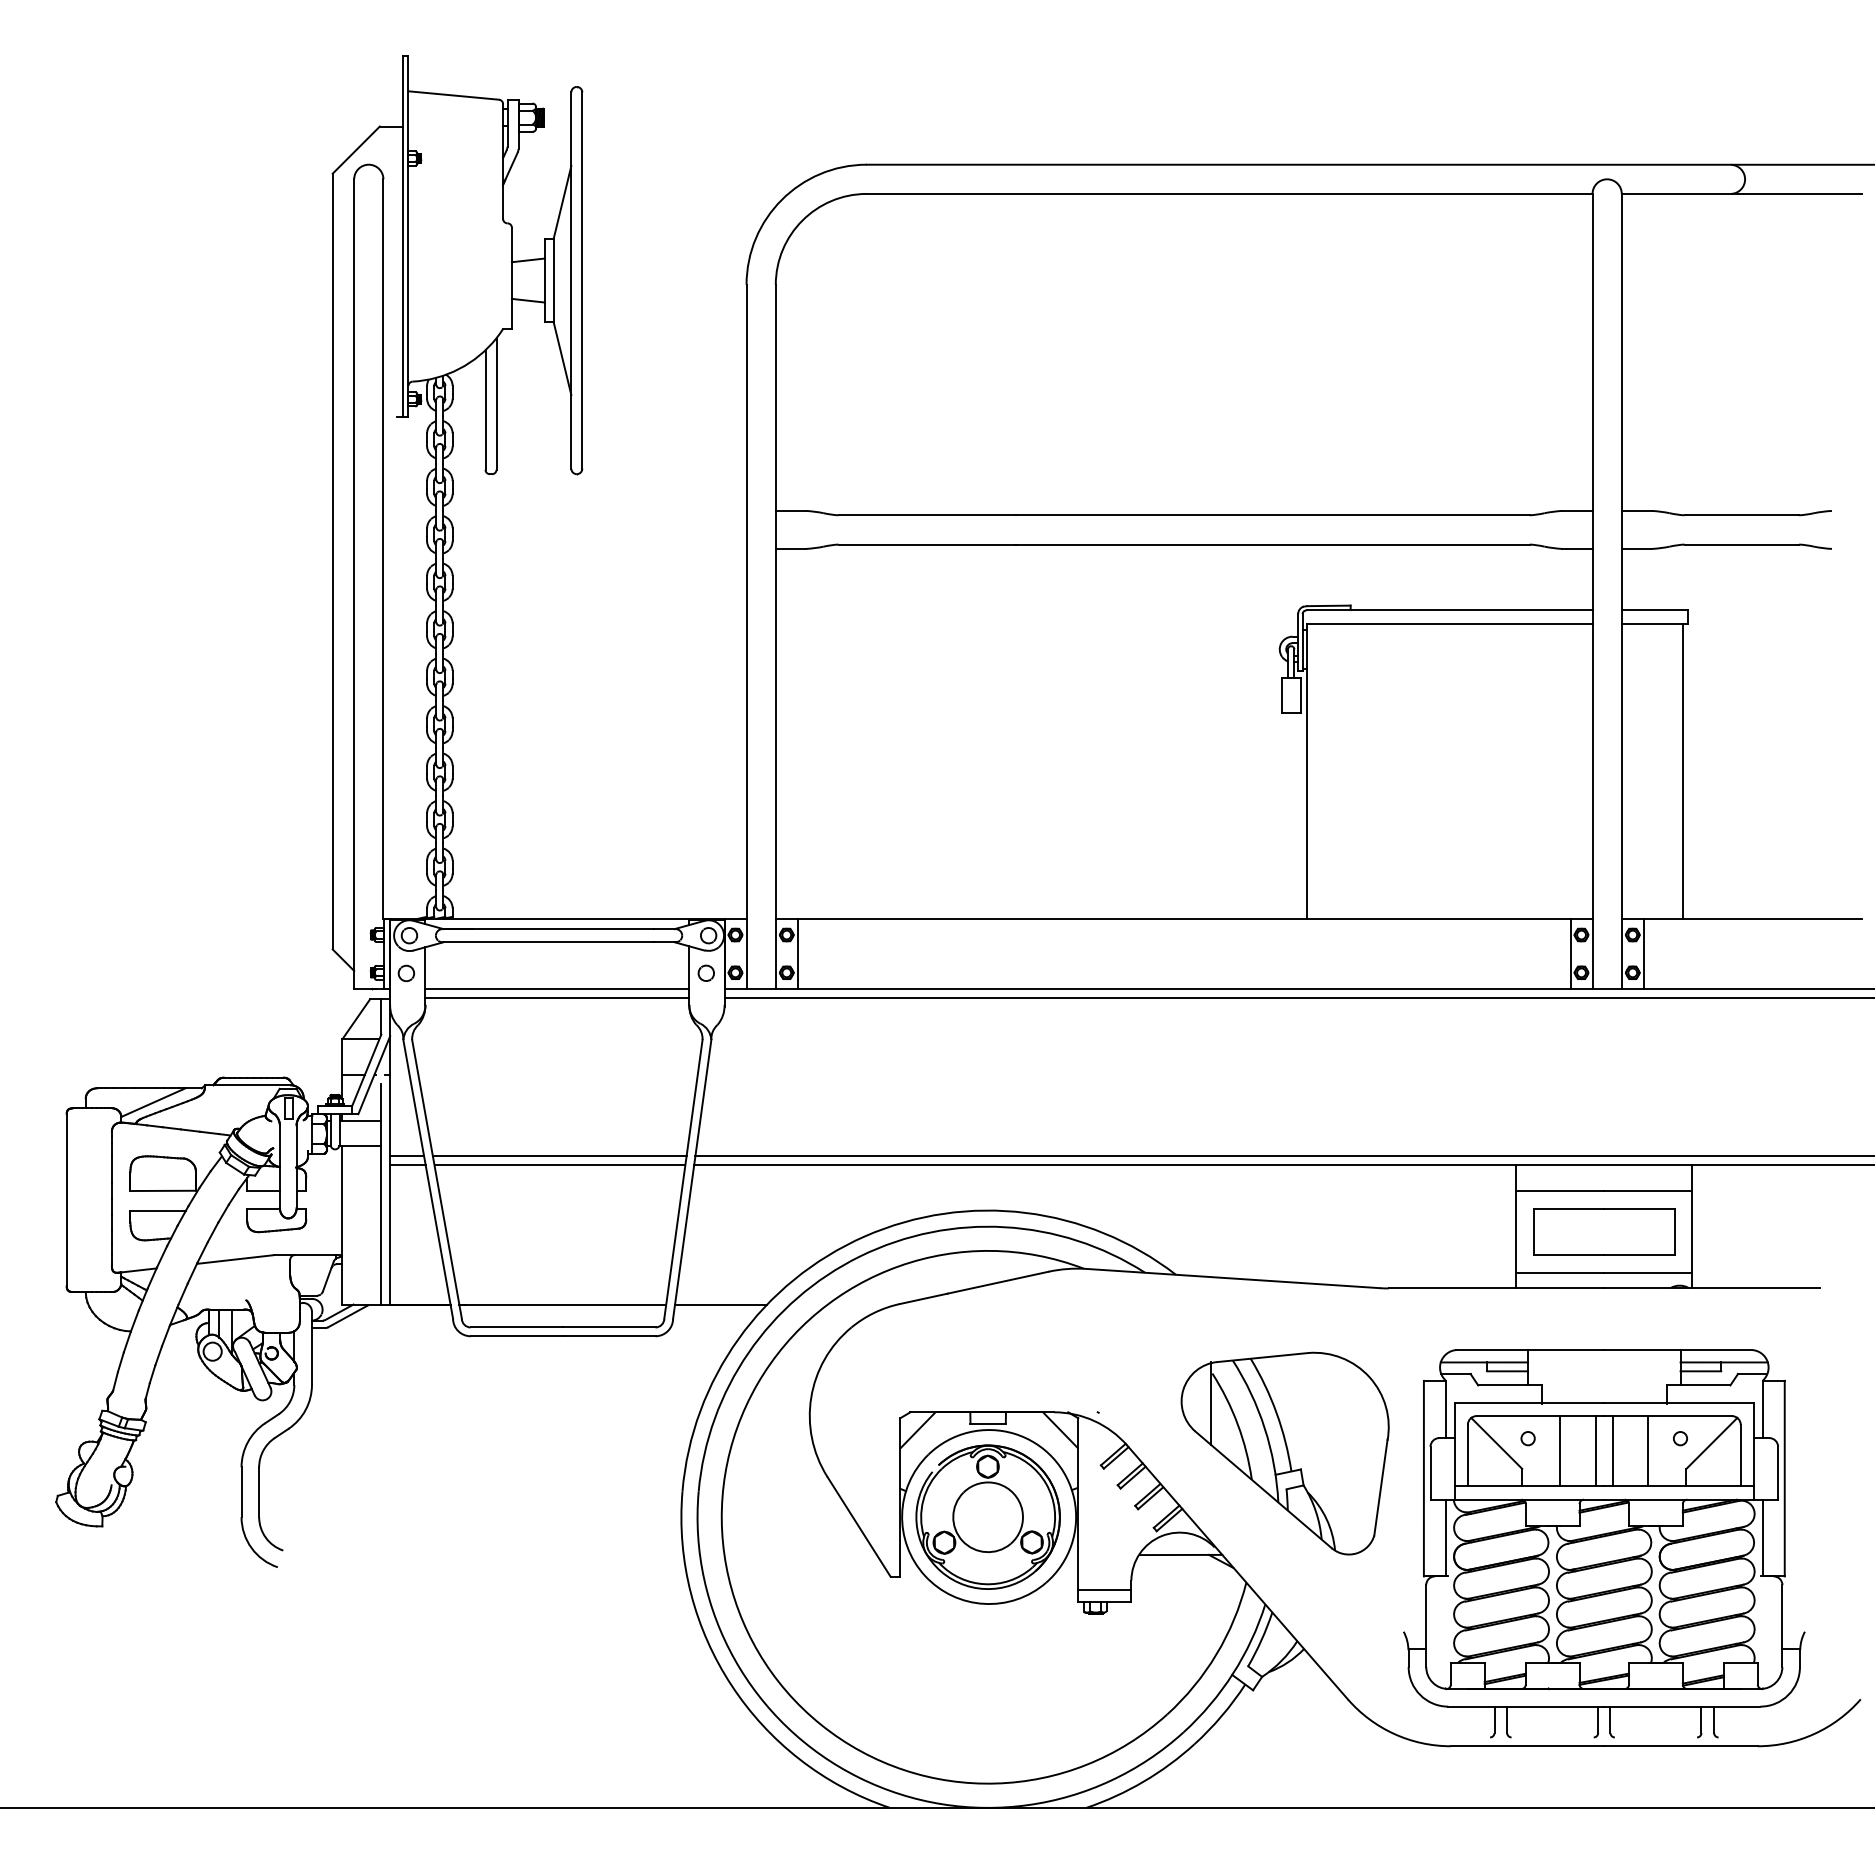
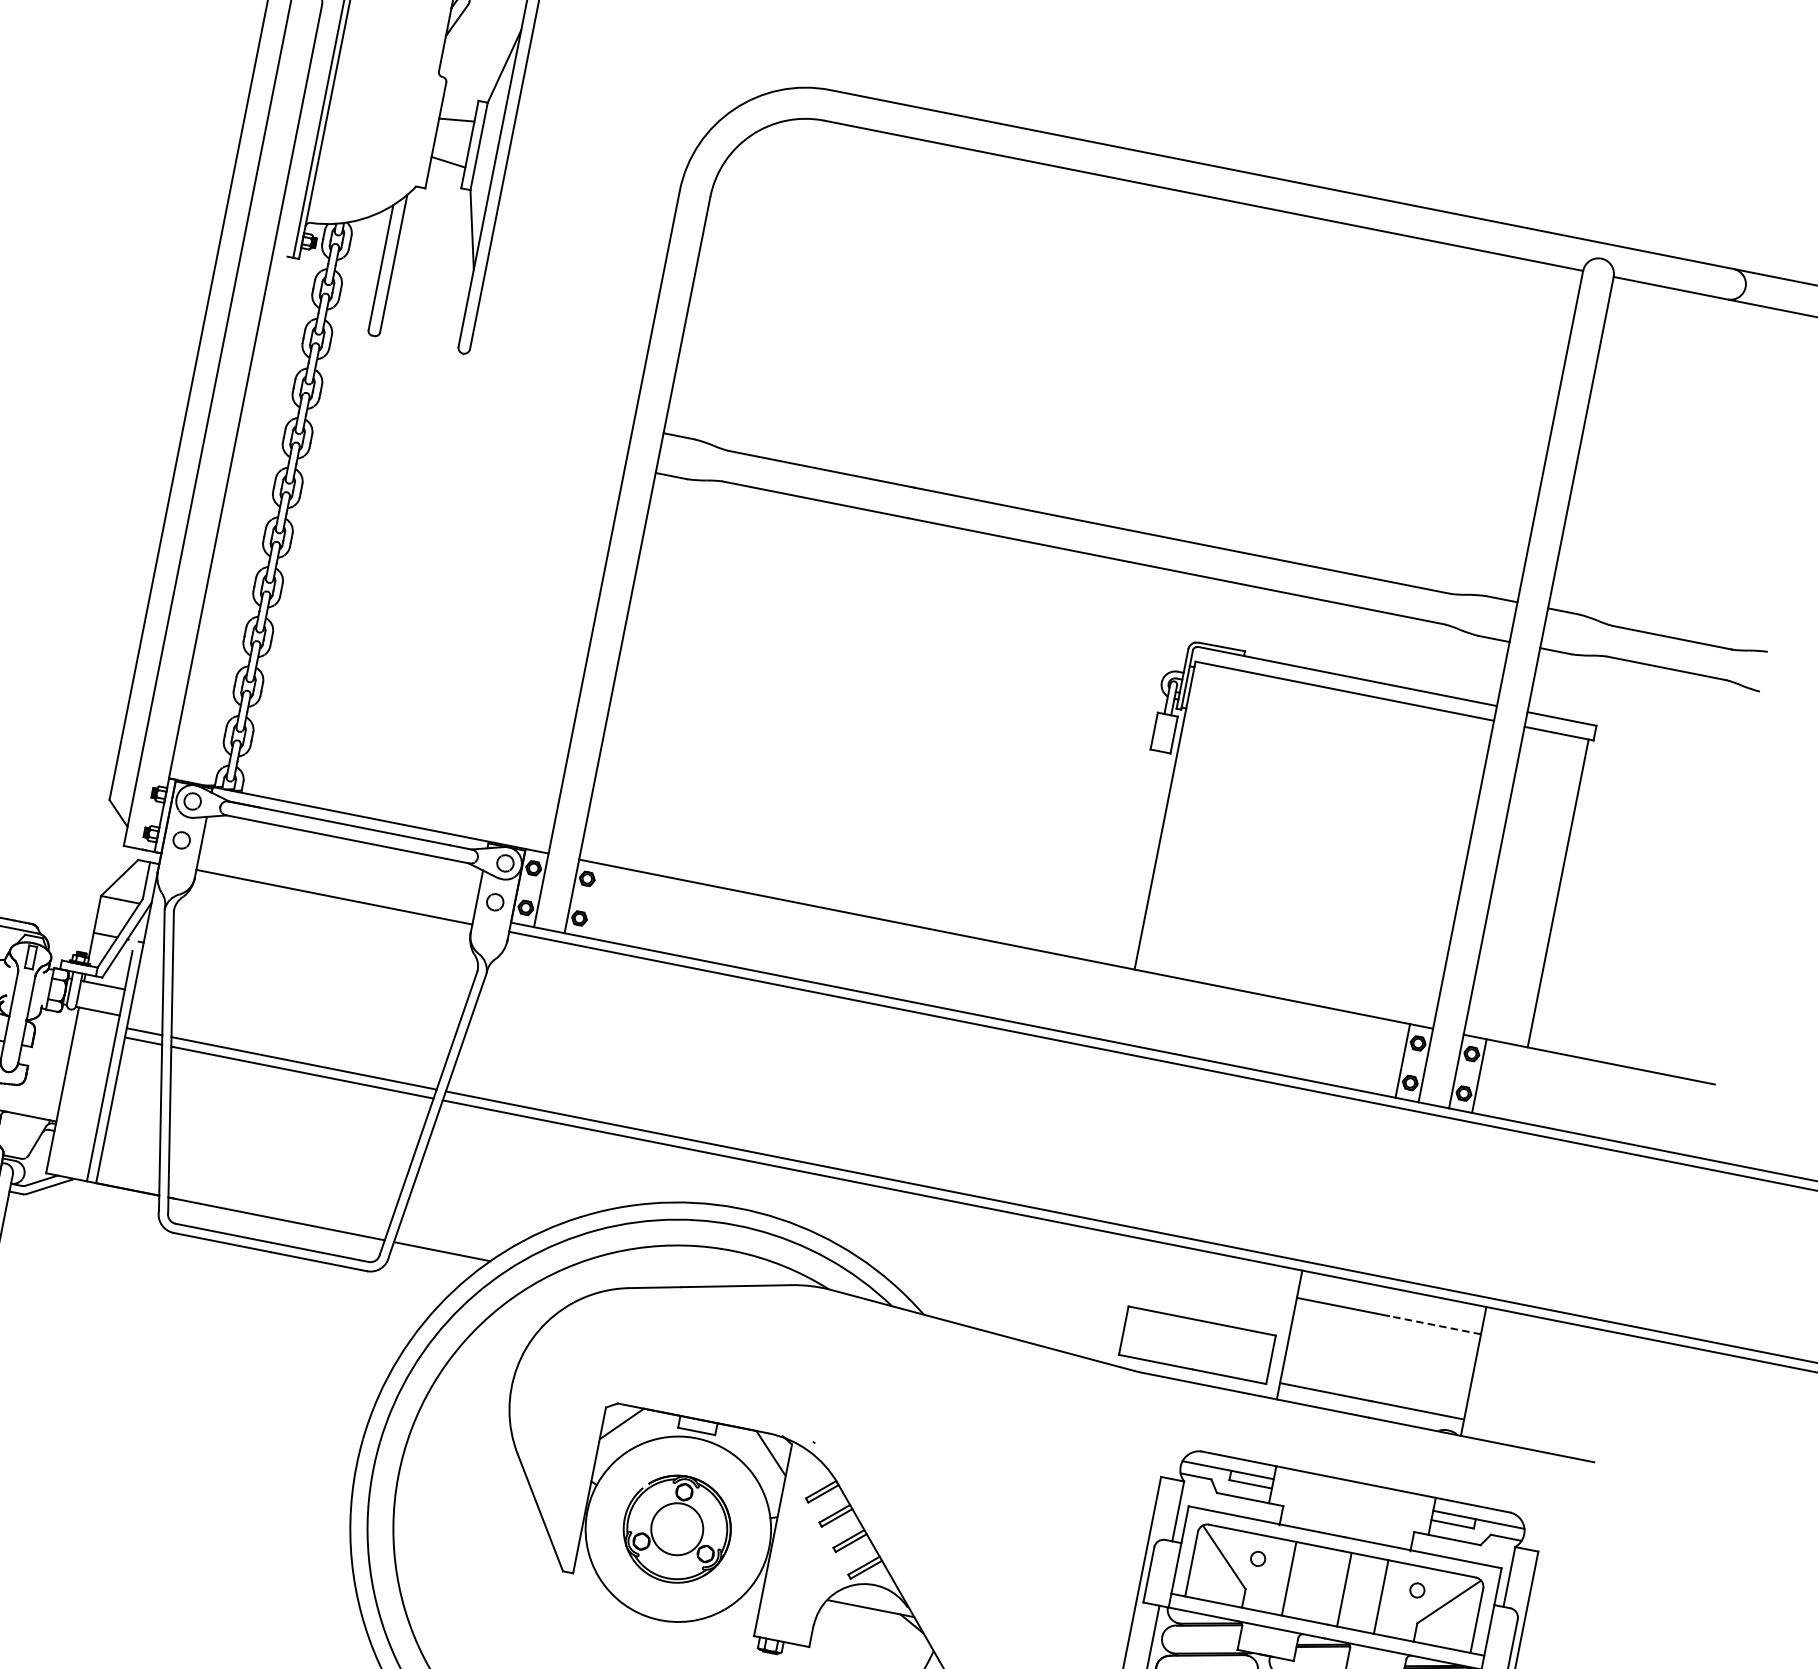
line: (797, 953) -> (594, 900), removed
line: (557, 989) -> (336, 888), removed
line: (1647, 1191) -> (1434, 1325), solid -> dashed
part: (1604, 1231) -> (1197, 1344), moved
line: (1595, 1451) -> (1325, 1586), removed
part: (1284, 1453) -> (1000, 1524), removed
part: (987, 1516) -> (676, 1528), size x0.7
line: (1104, 1590) -> (783, 1629), removed

